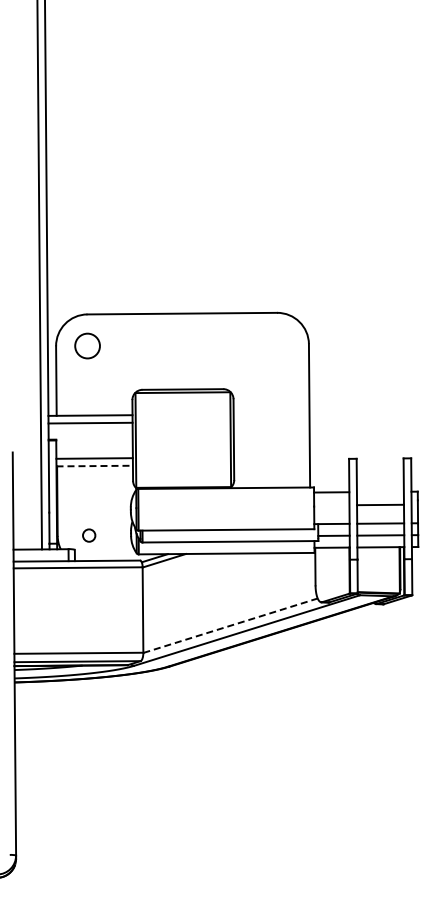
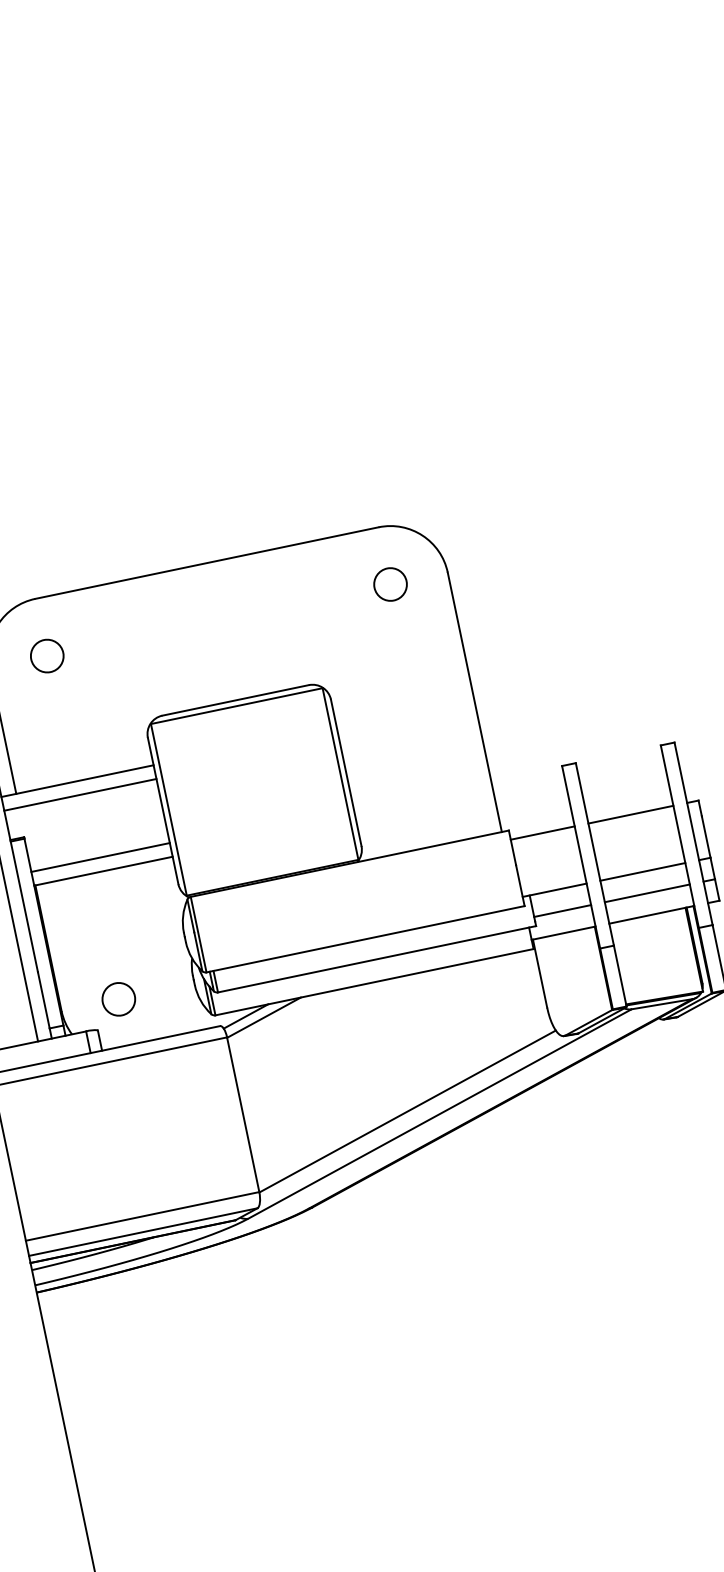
circle: (276, 344) -> (389, 584), added
circle: (87, 345) -> (46, 655), size x0.71
line: (95, 466) -> (105, 871), dashed -> solid
line: (379, 504) -> (629, 814), moved
circle: (88, 535) -> (117, 999), size x1.43
line: (231, 625) -> (409, 1110), dashed -> solid

